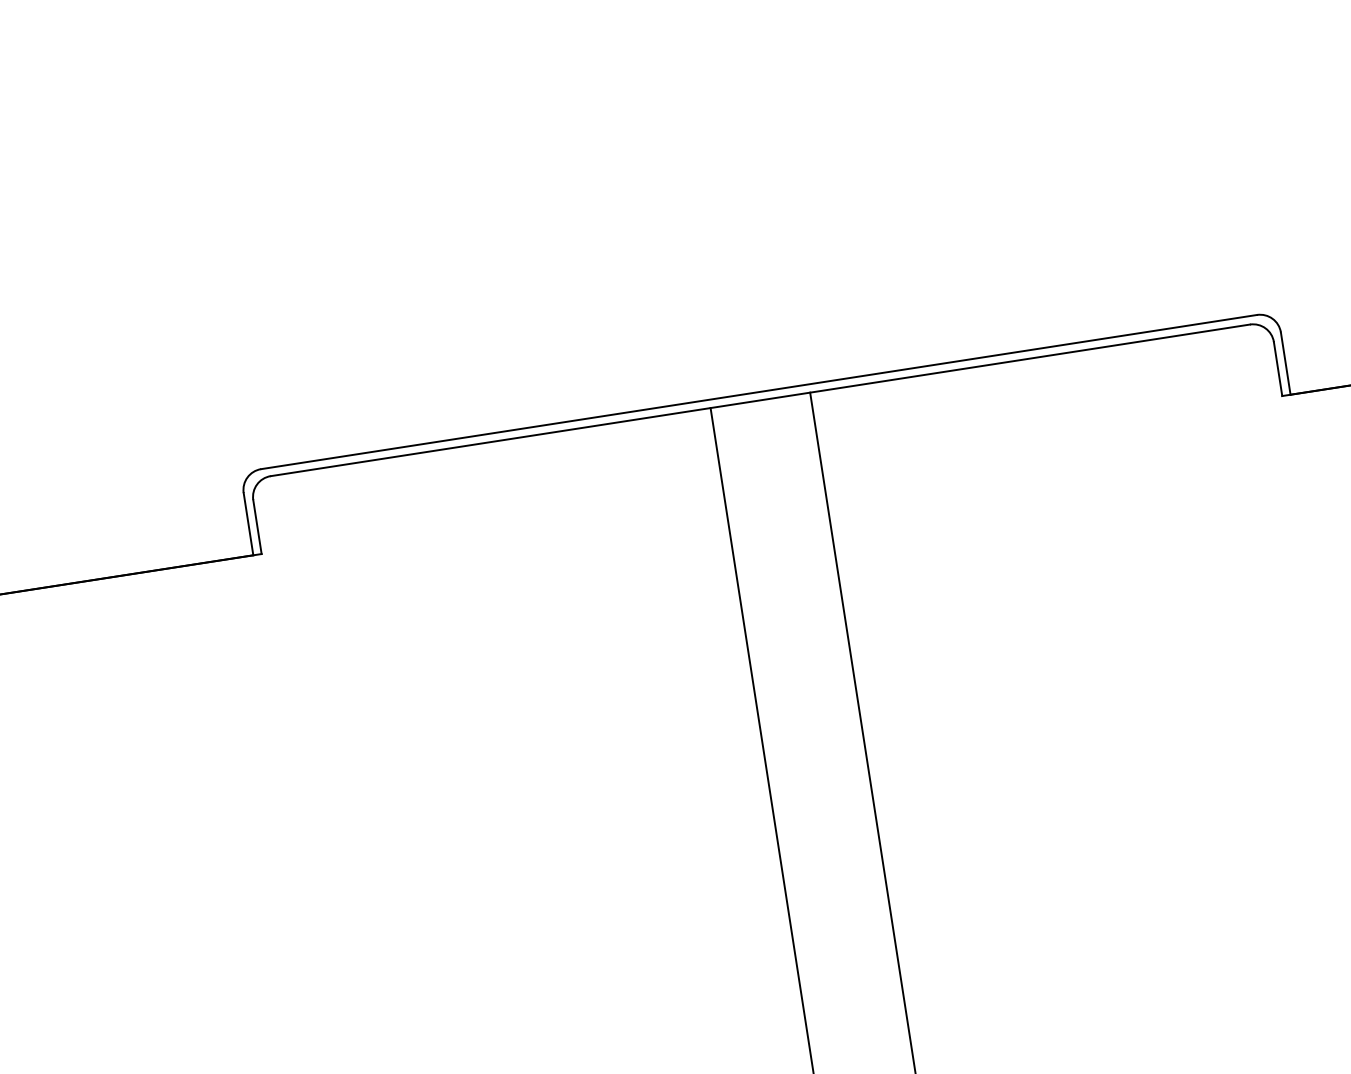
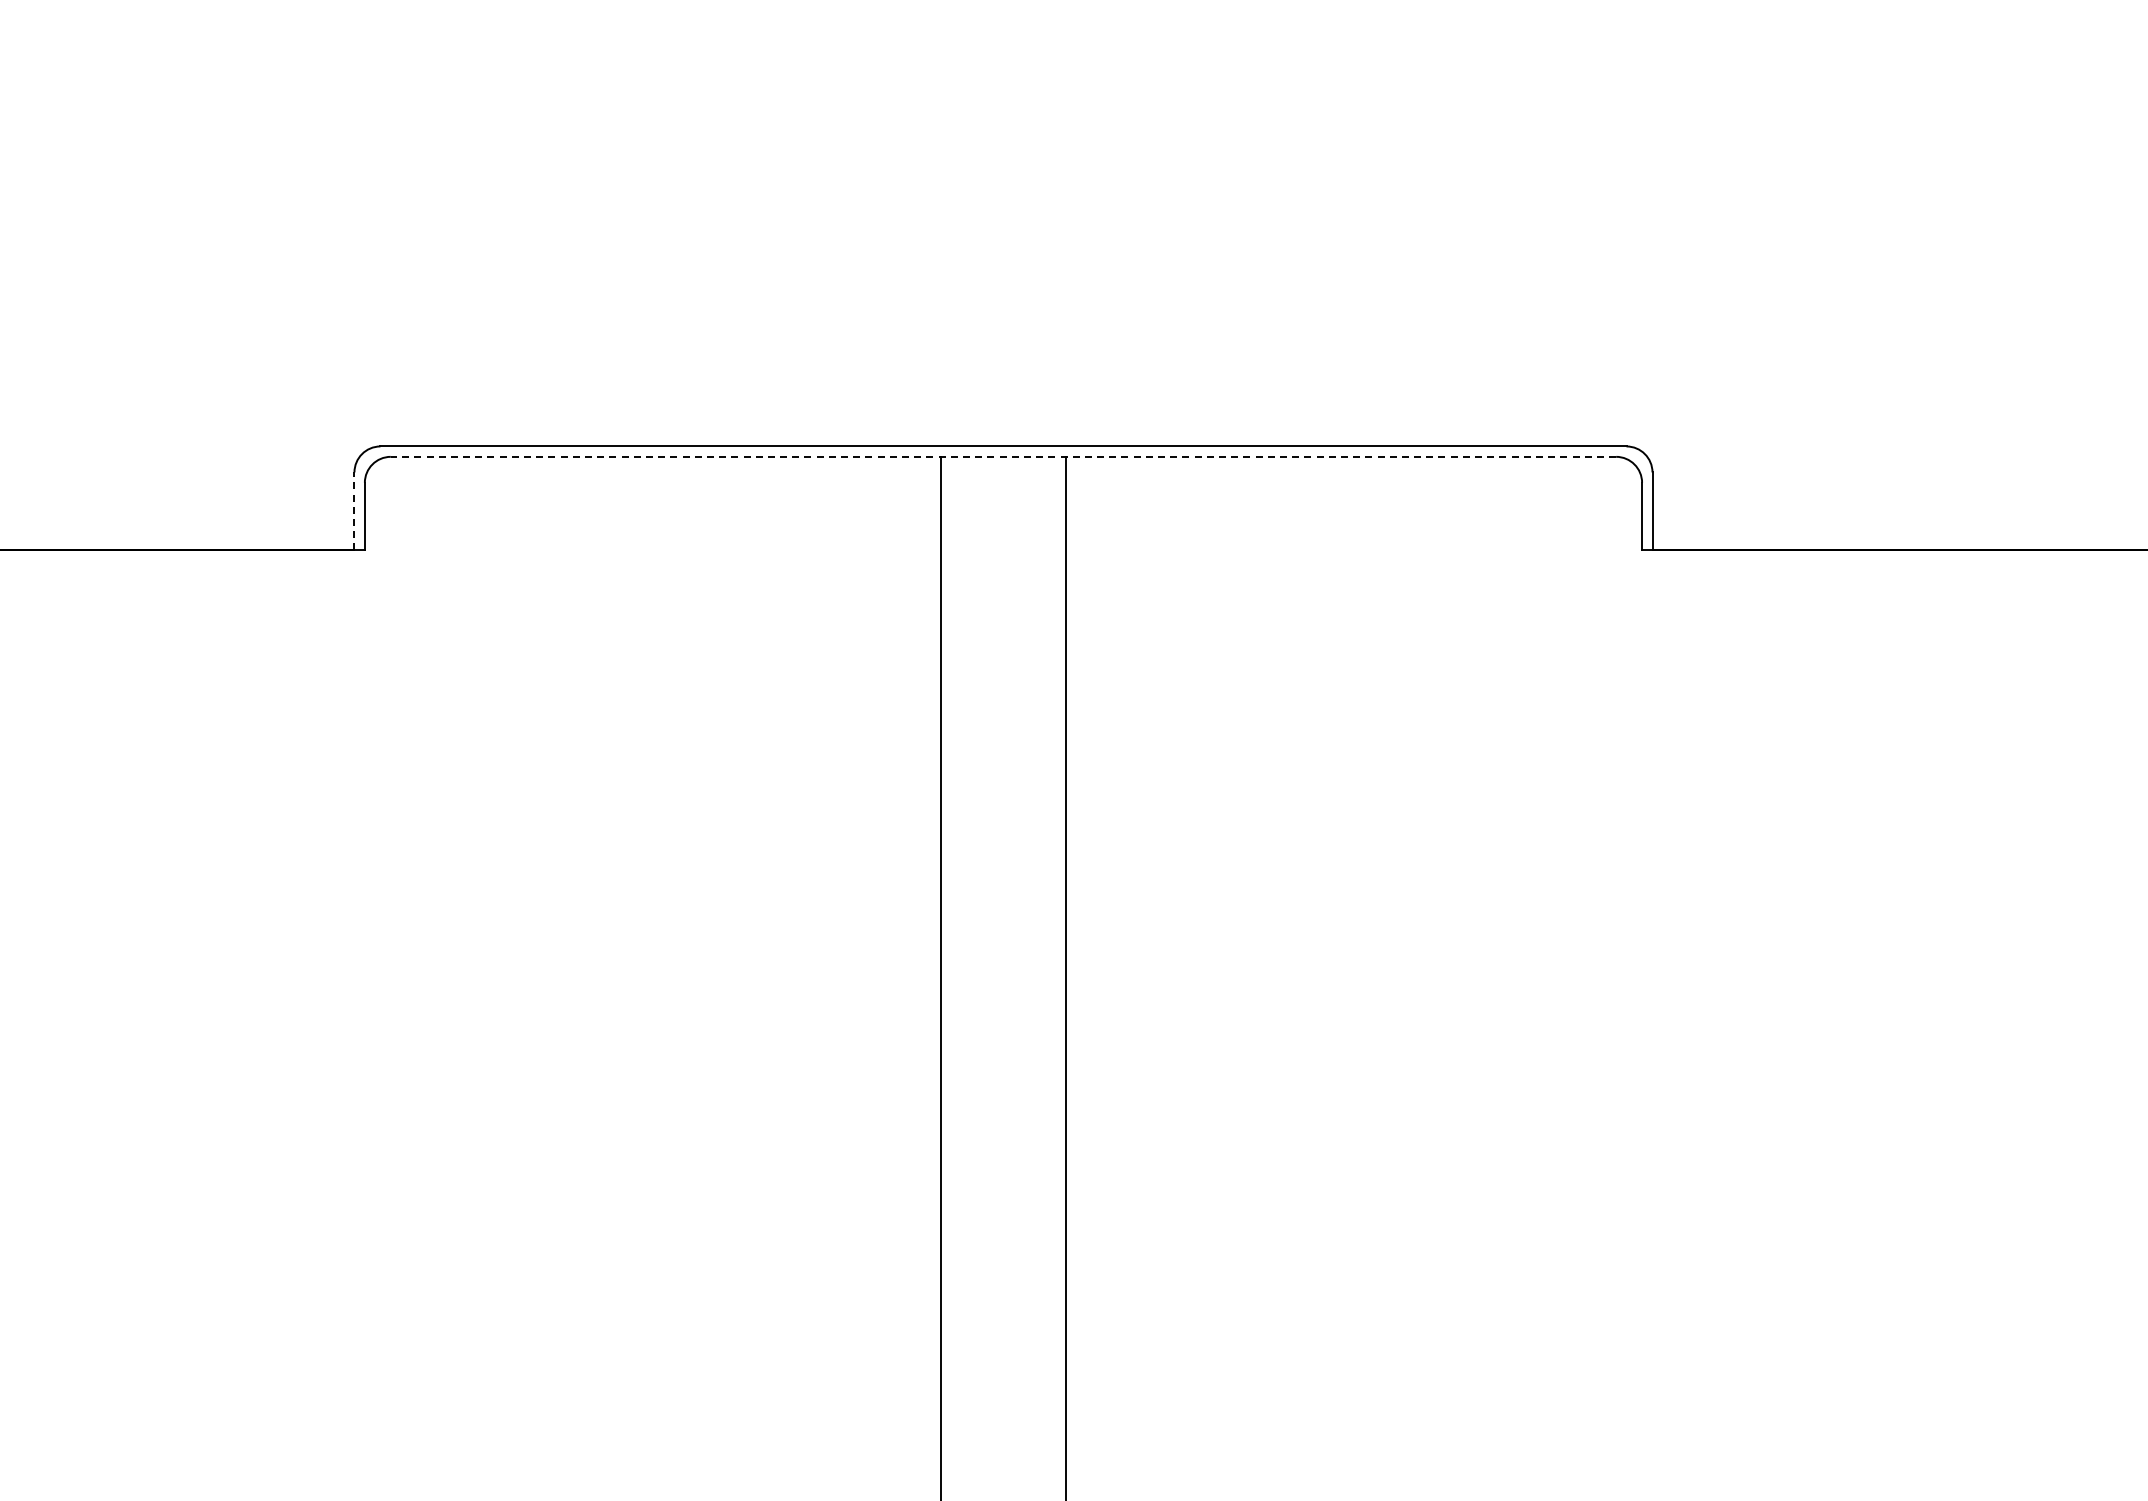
line: (760, 400) -> (1003, 456), solid -> dashed
line: (248, 524) -> (354, 511), solid -> dashed

